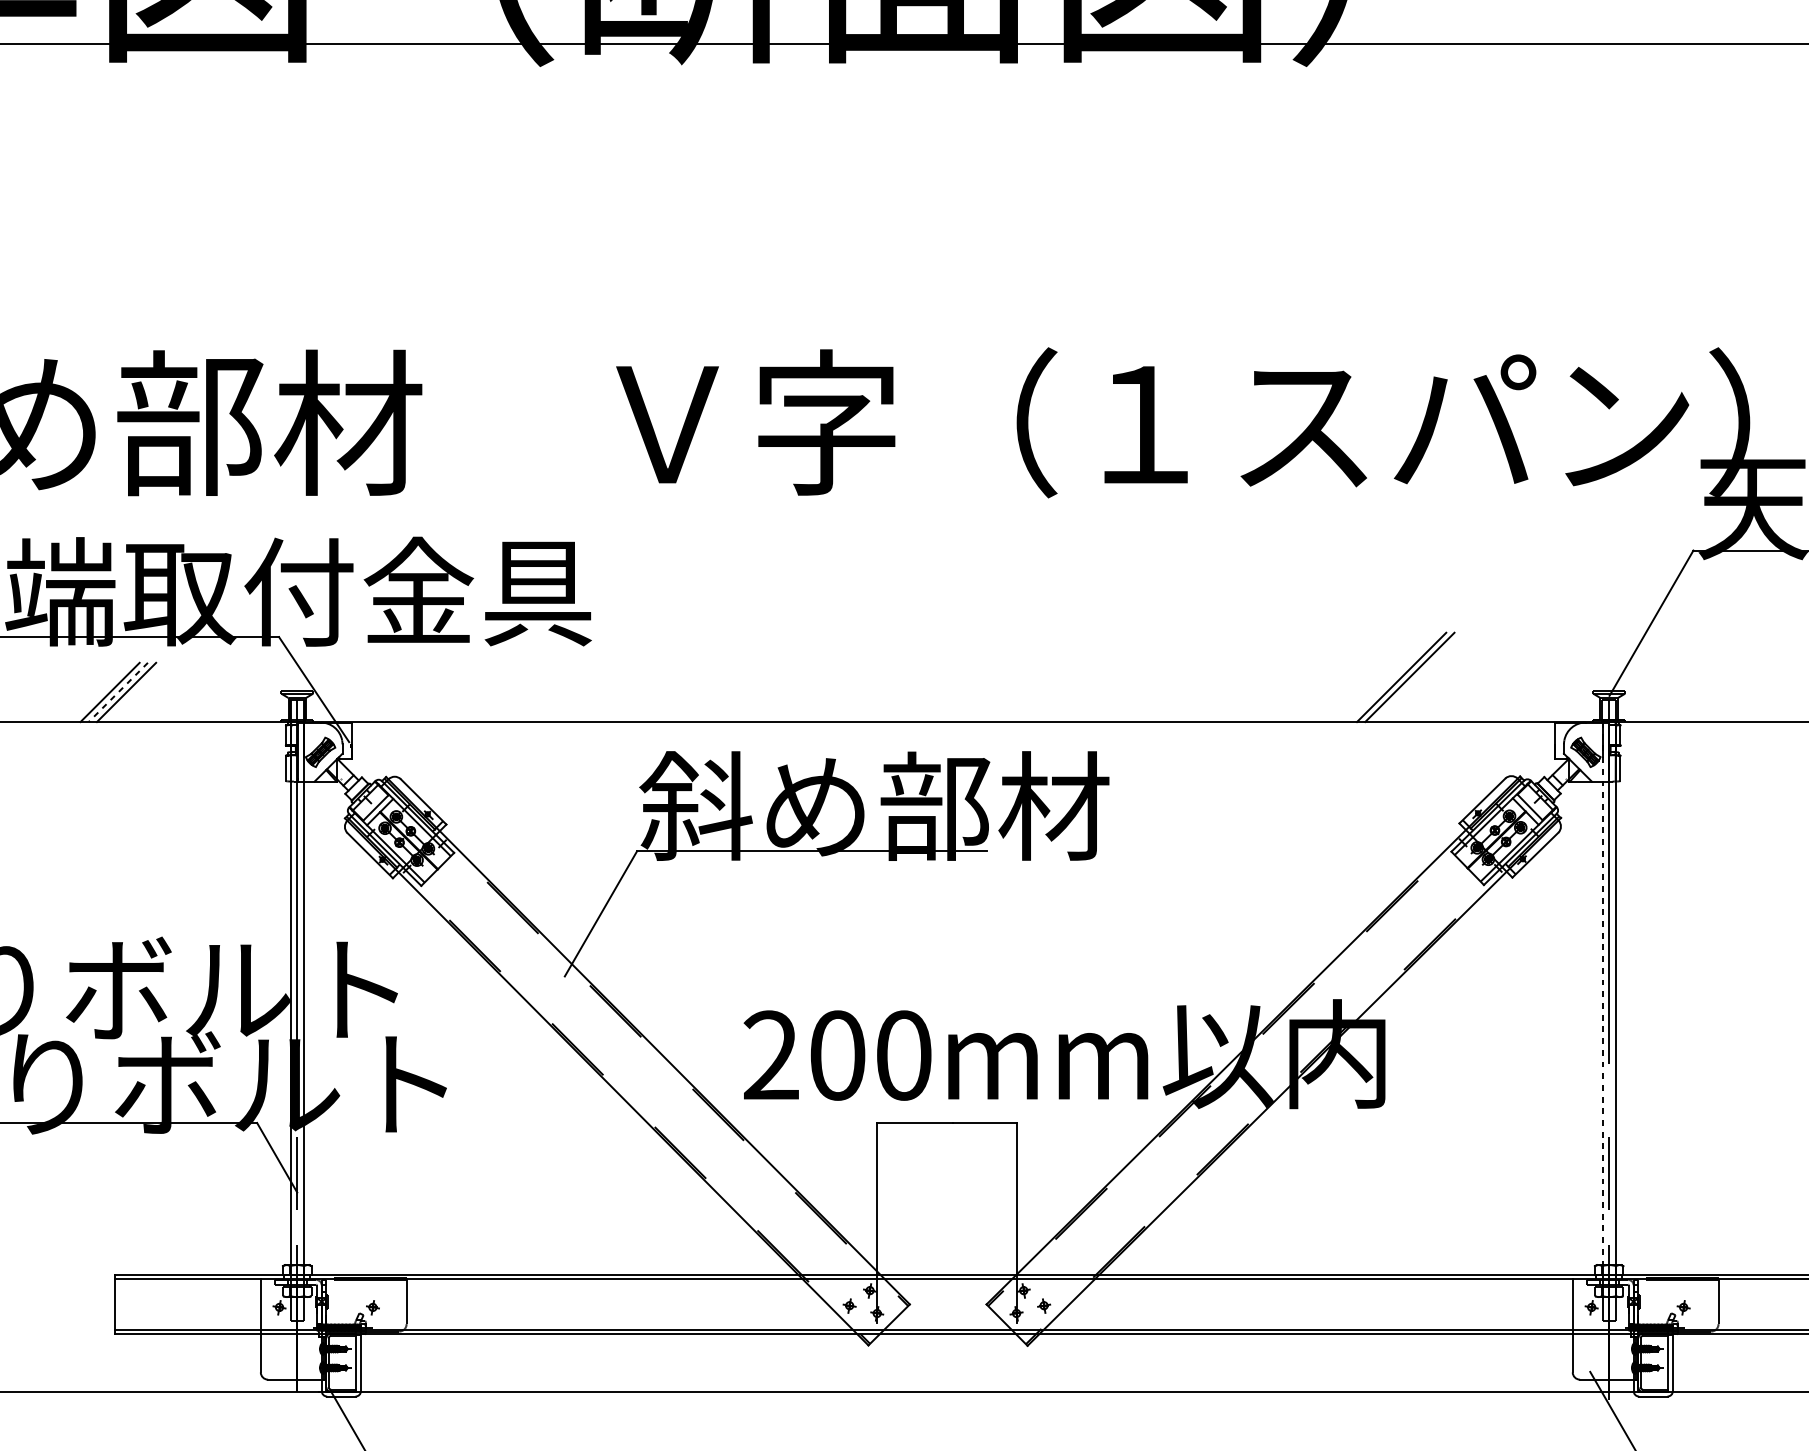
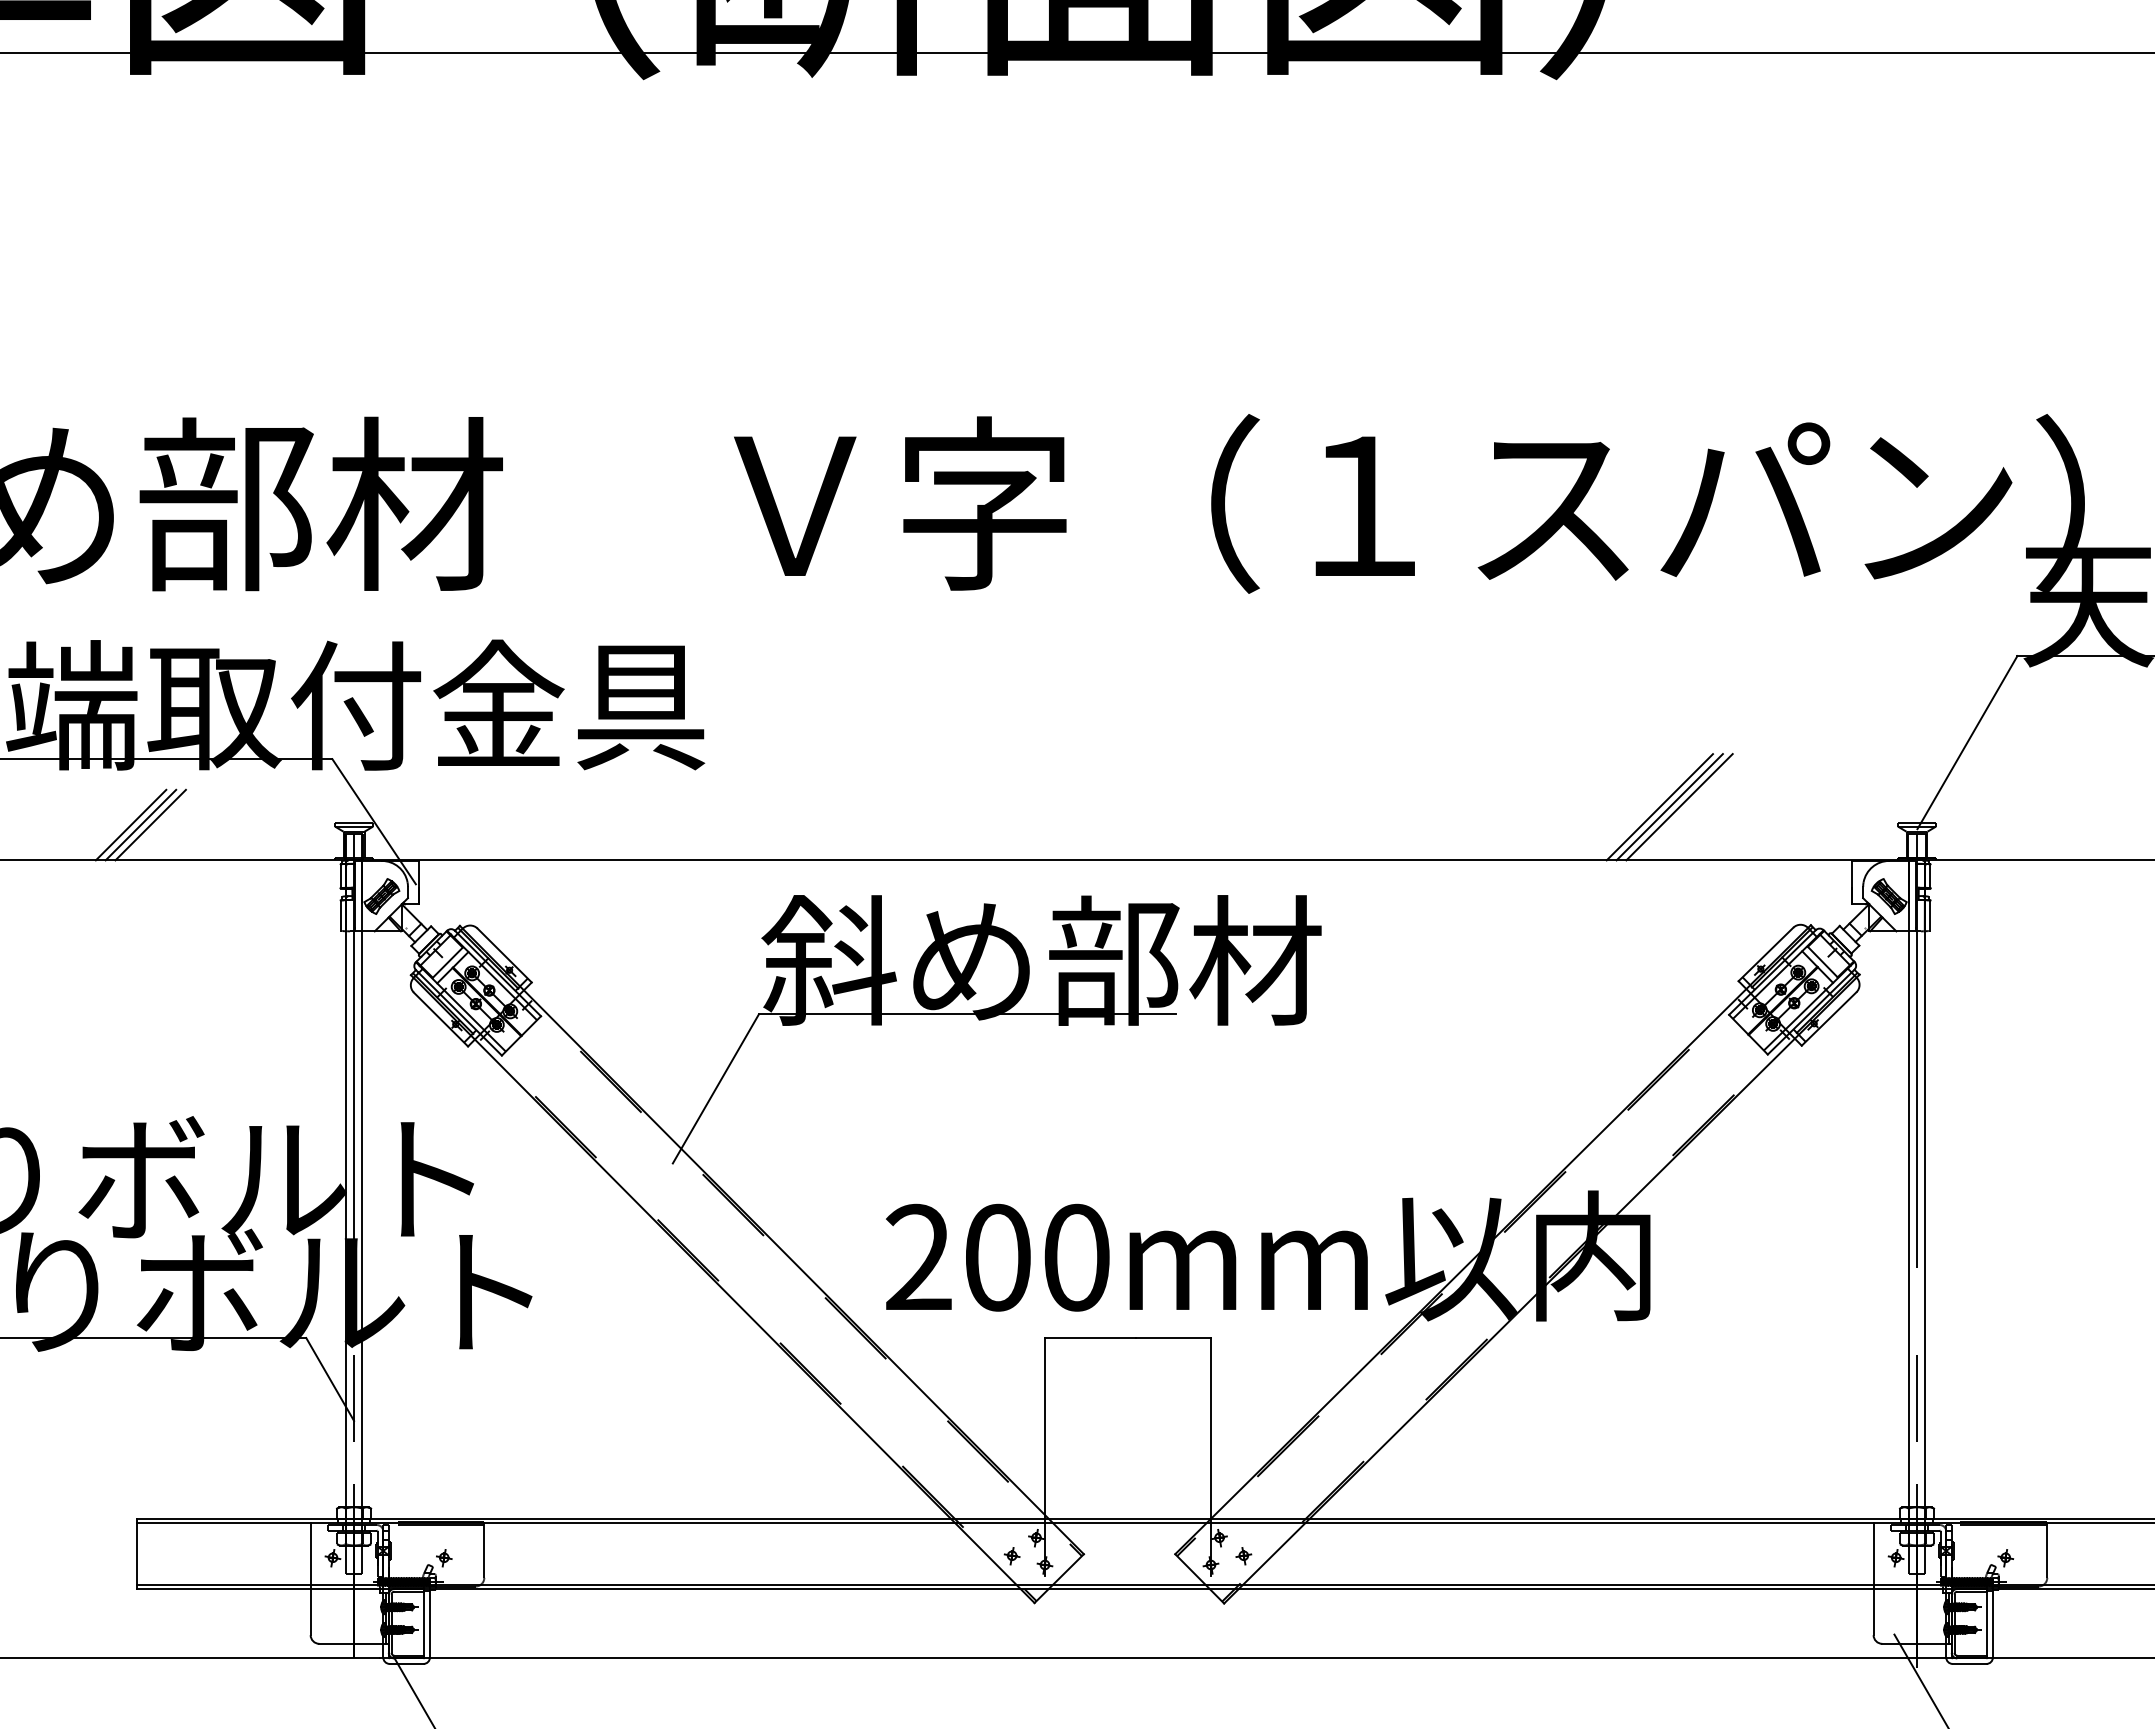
line: (1393, 677) -> (1659, 807), added
line: (117, 692) -> (140, 825), dashed -> solid
line: (1602, 994) -> (1909, 1184), dashed -> solid

